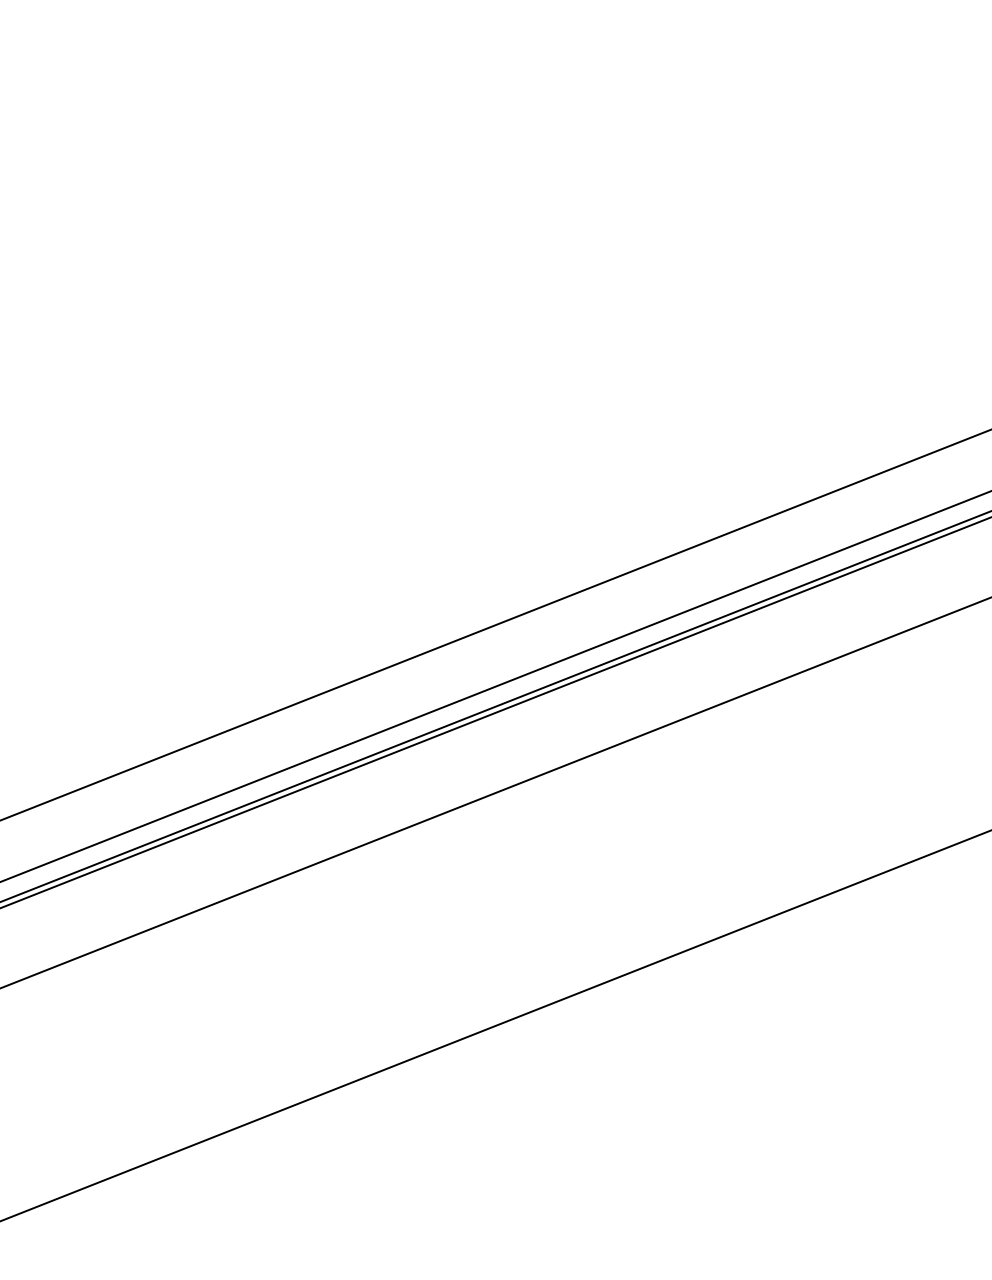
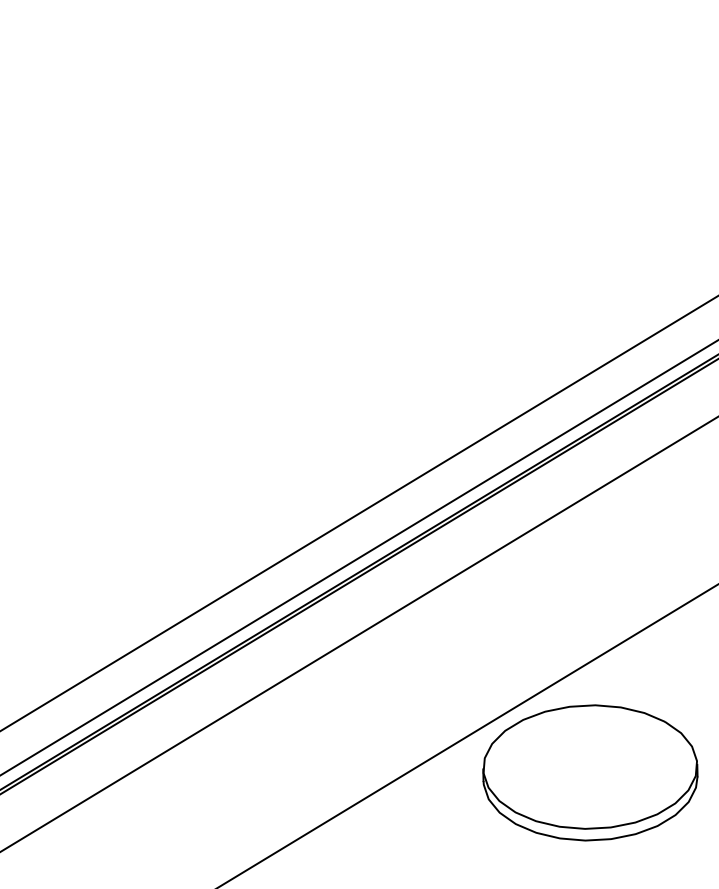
part: (675, 1108) -> (590, 772), added

